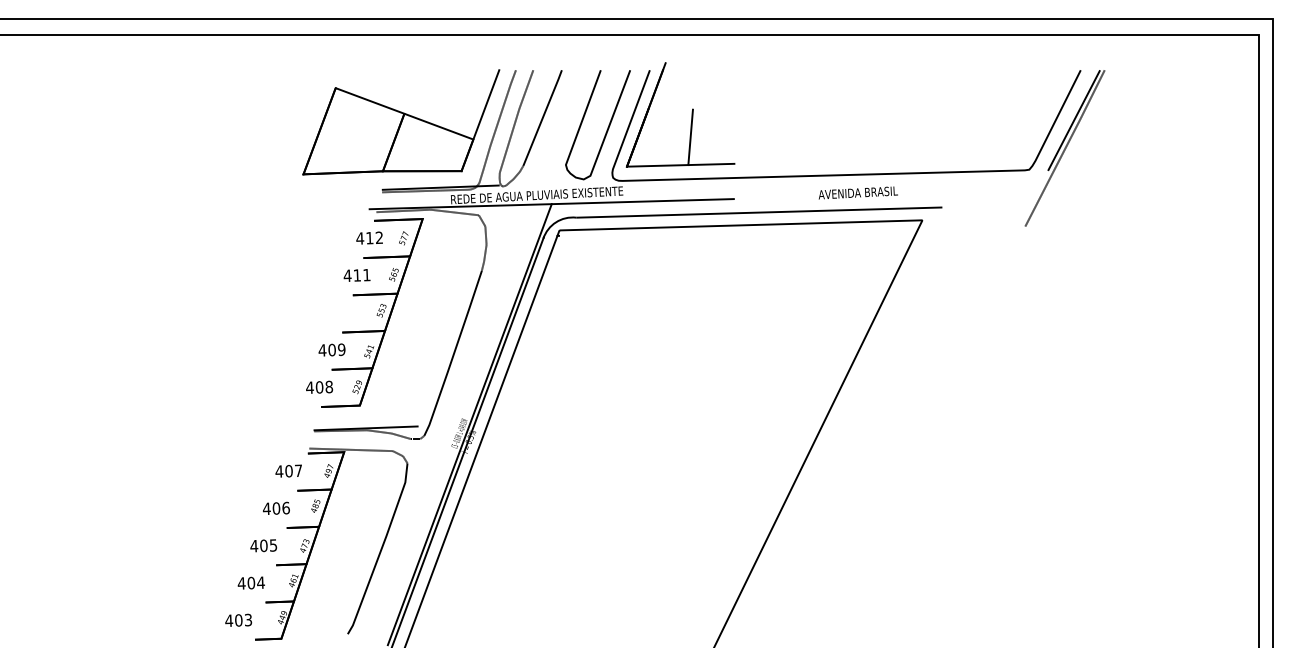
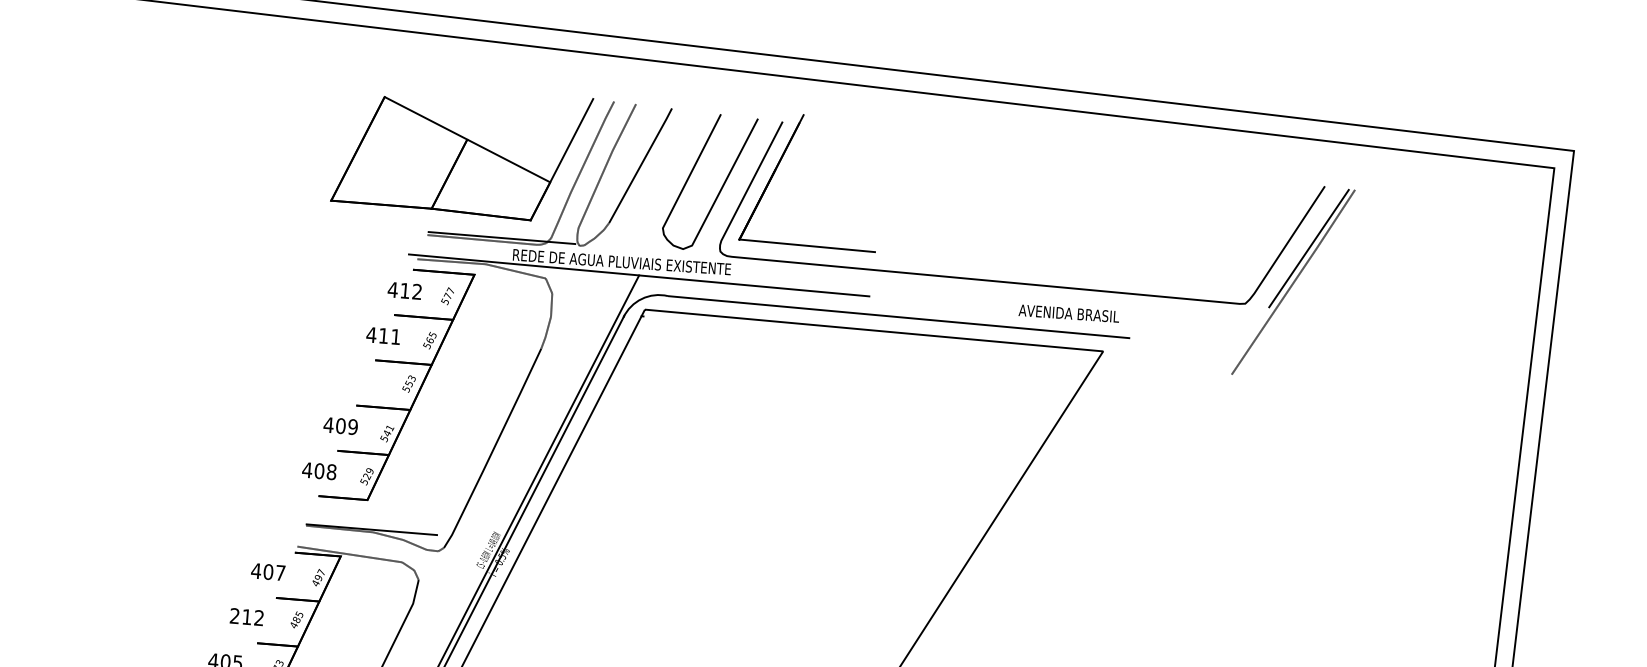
line: (690, 137) -> (823, 212), removed
text: (857, 192) -> (1068, 312), moved
text: (276, 508) -> (247, 617), 406 -> 212

